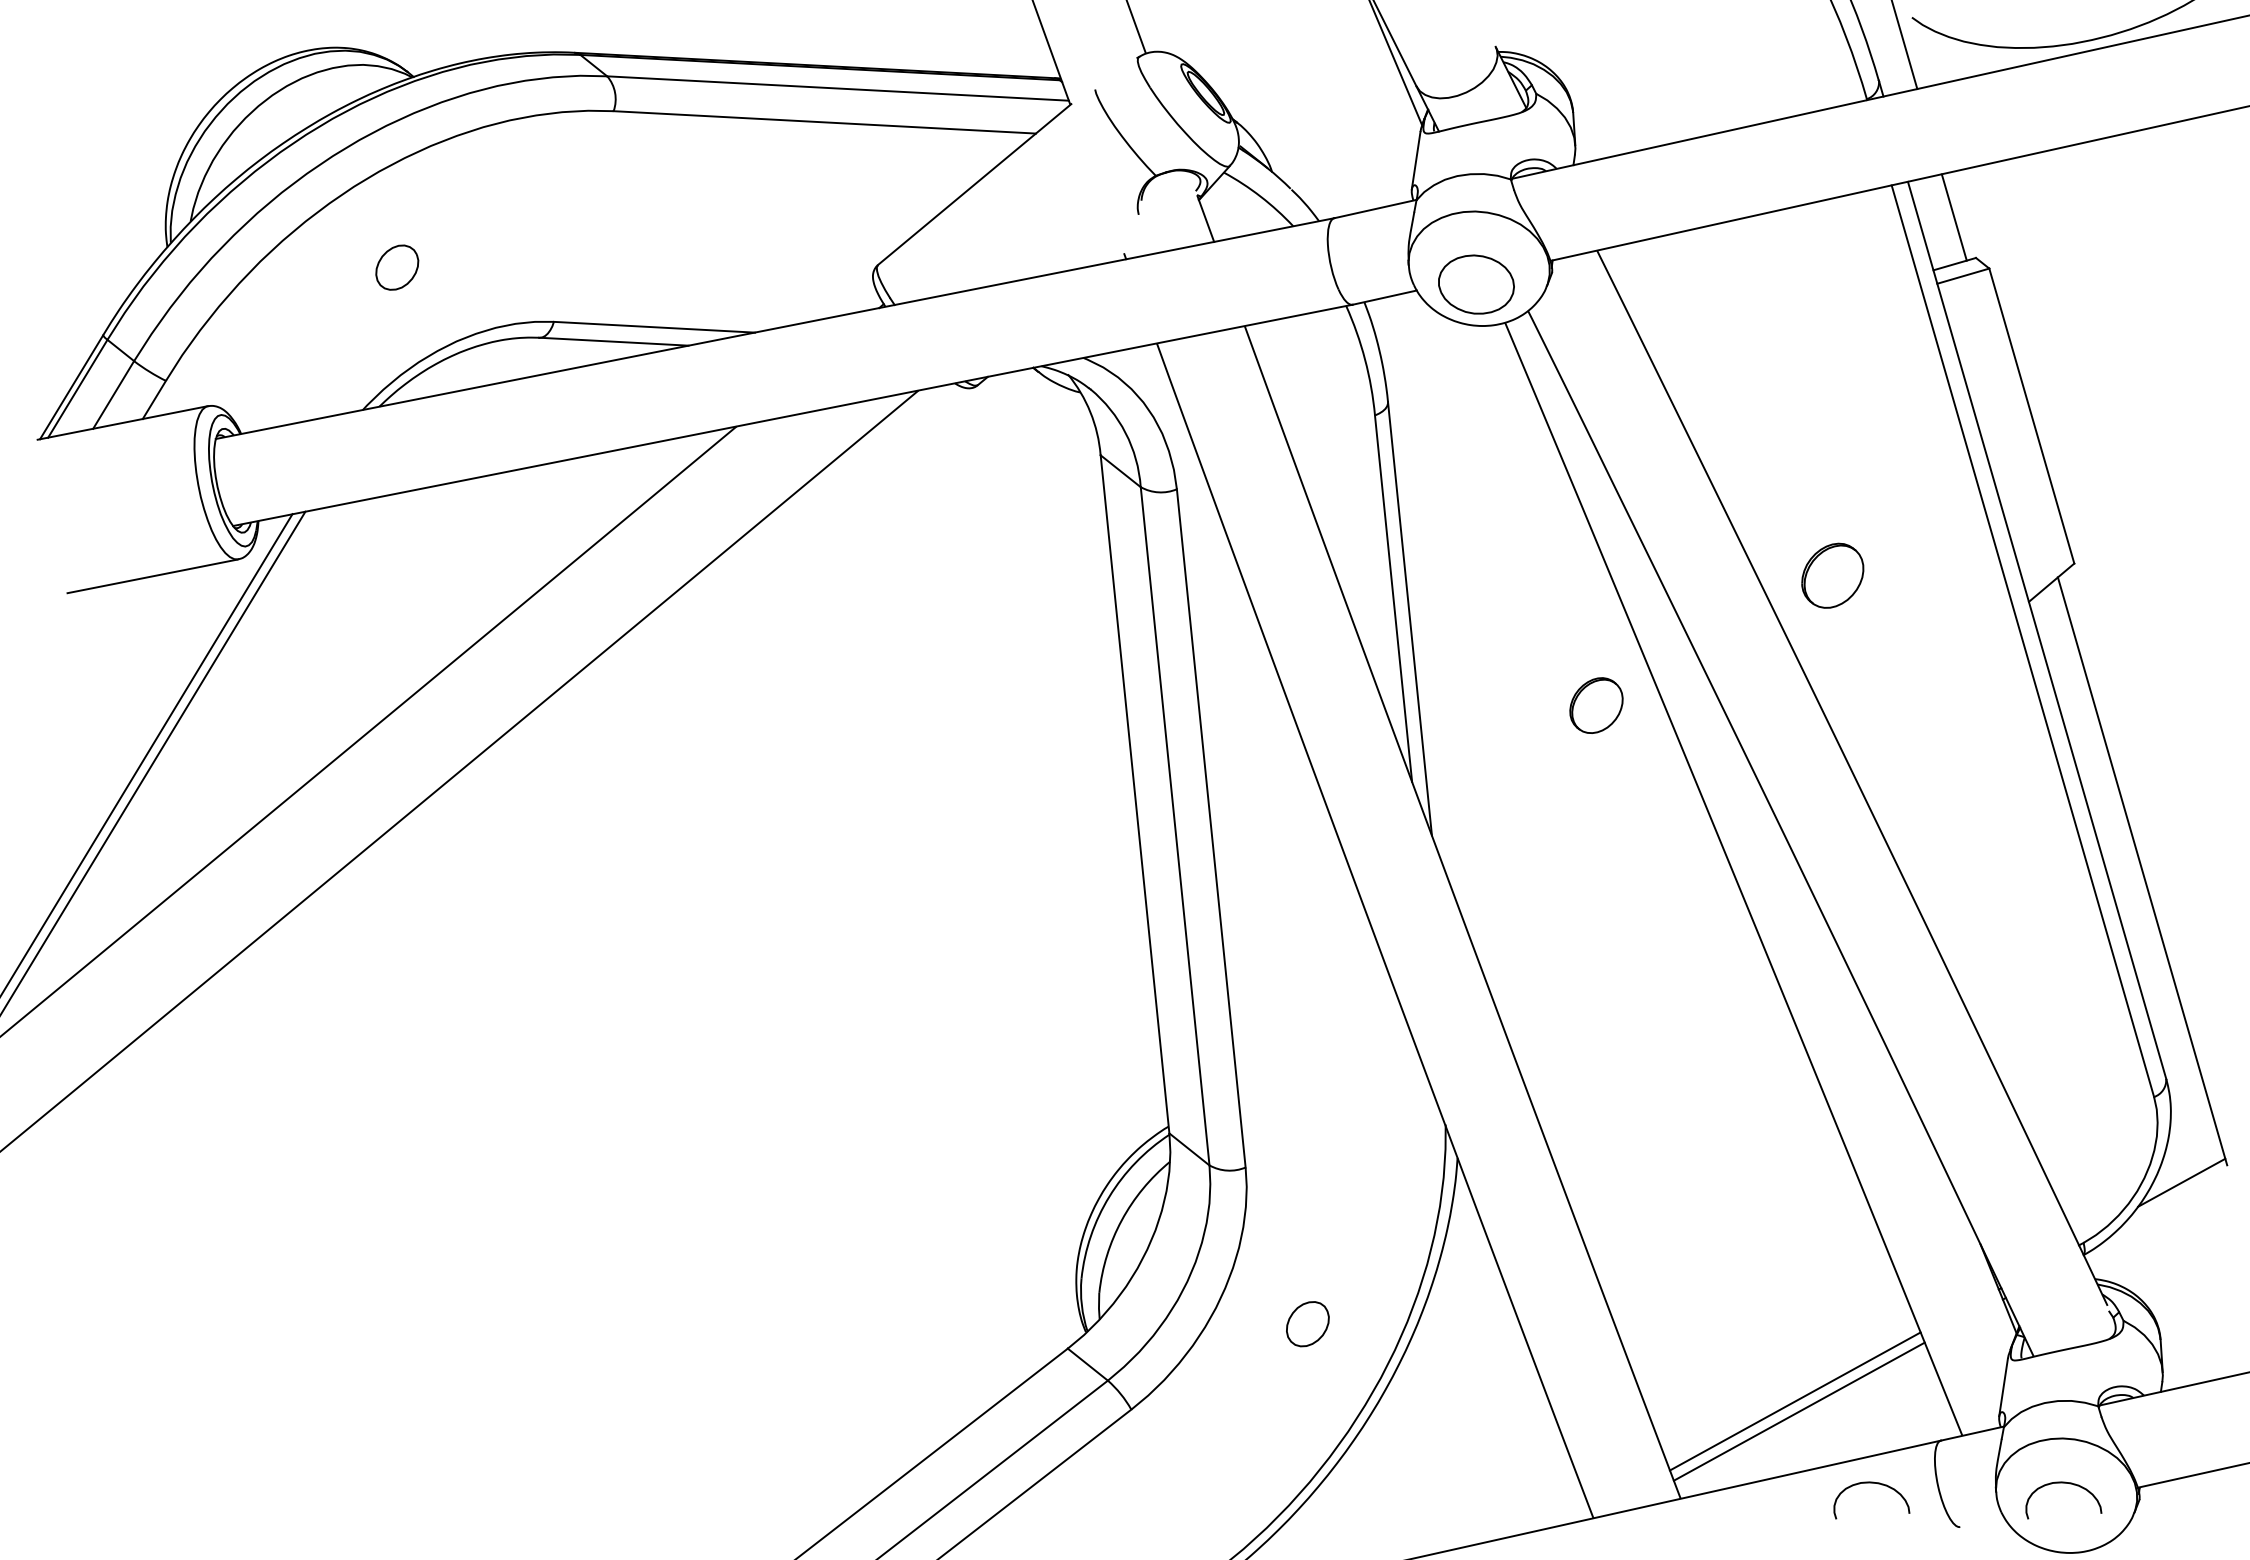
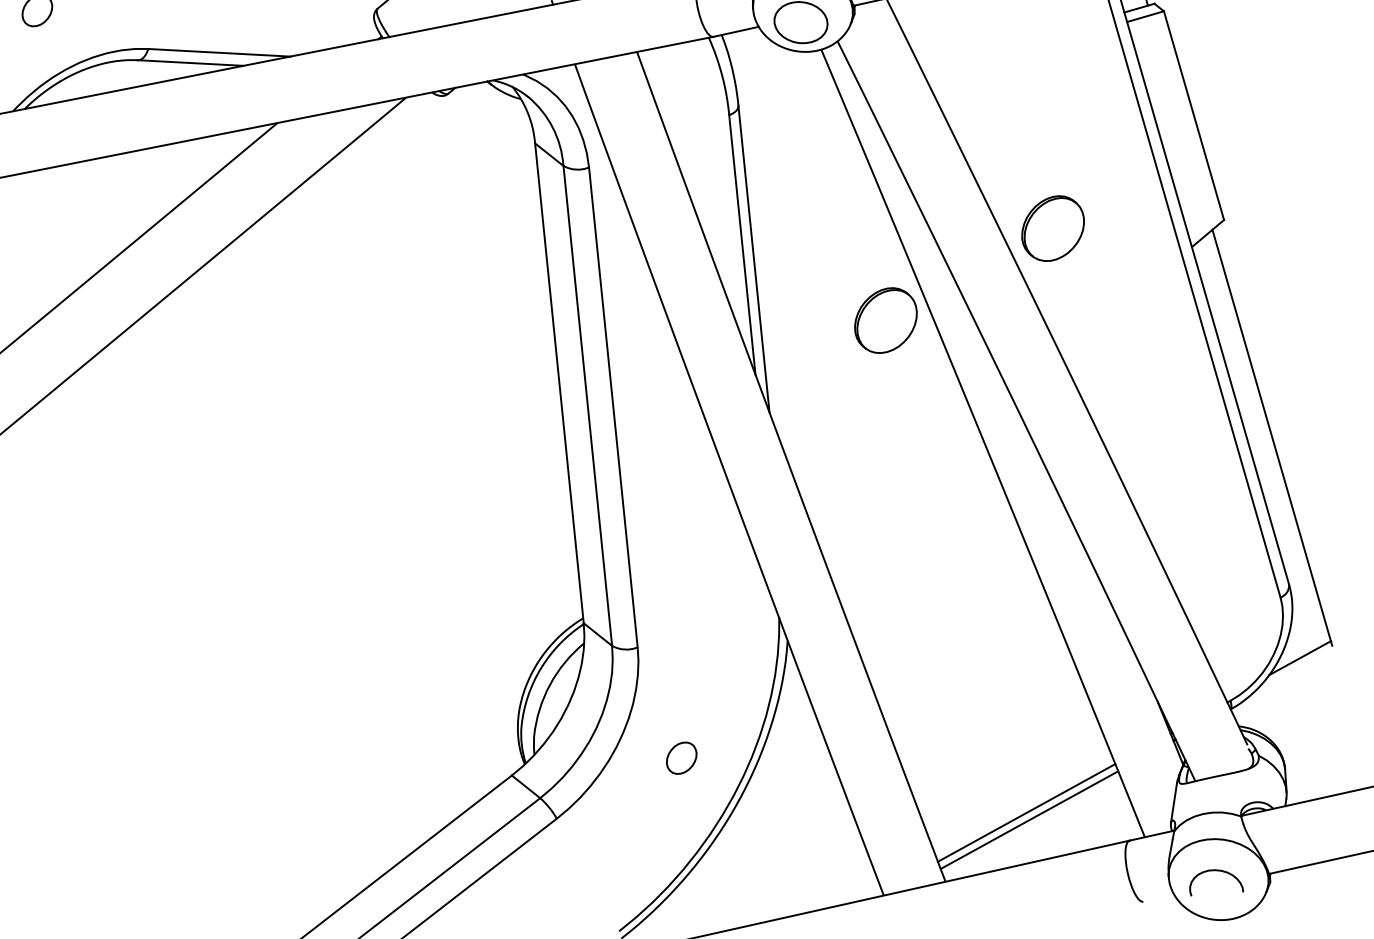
part: (1832, 575) -> (1052, 228), size x1.43
part: (1596, 705) -> (885, 320), size x1.67
curve: (1871, 1483) -> (1080, 870), removed

